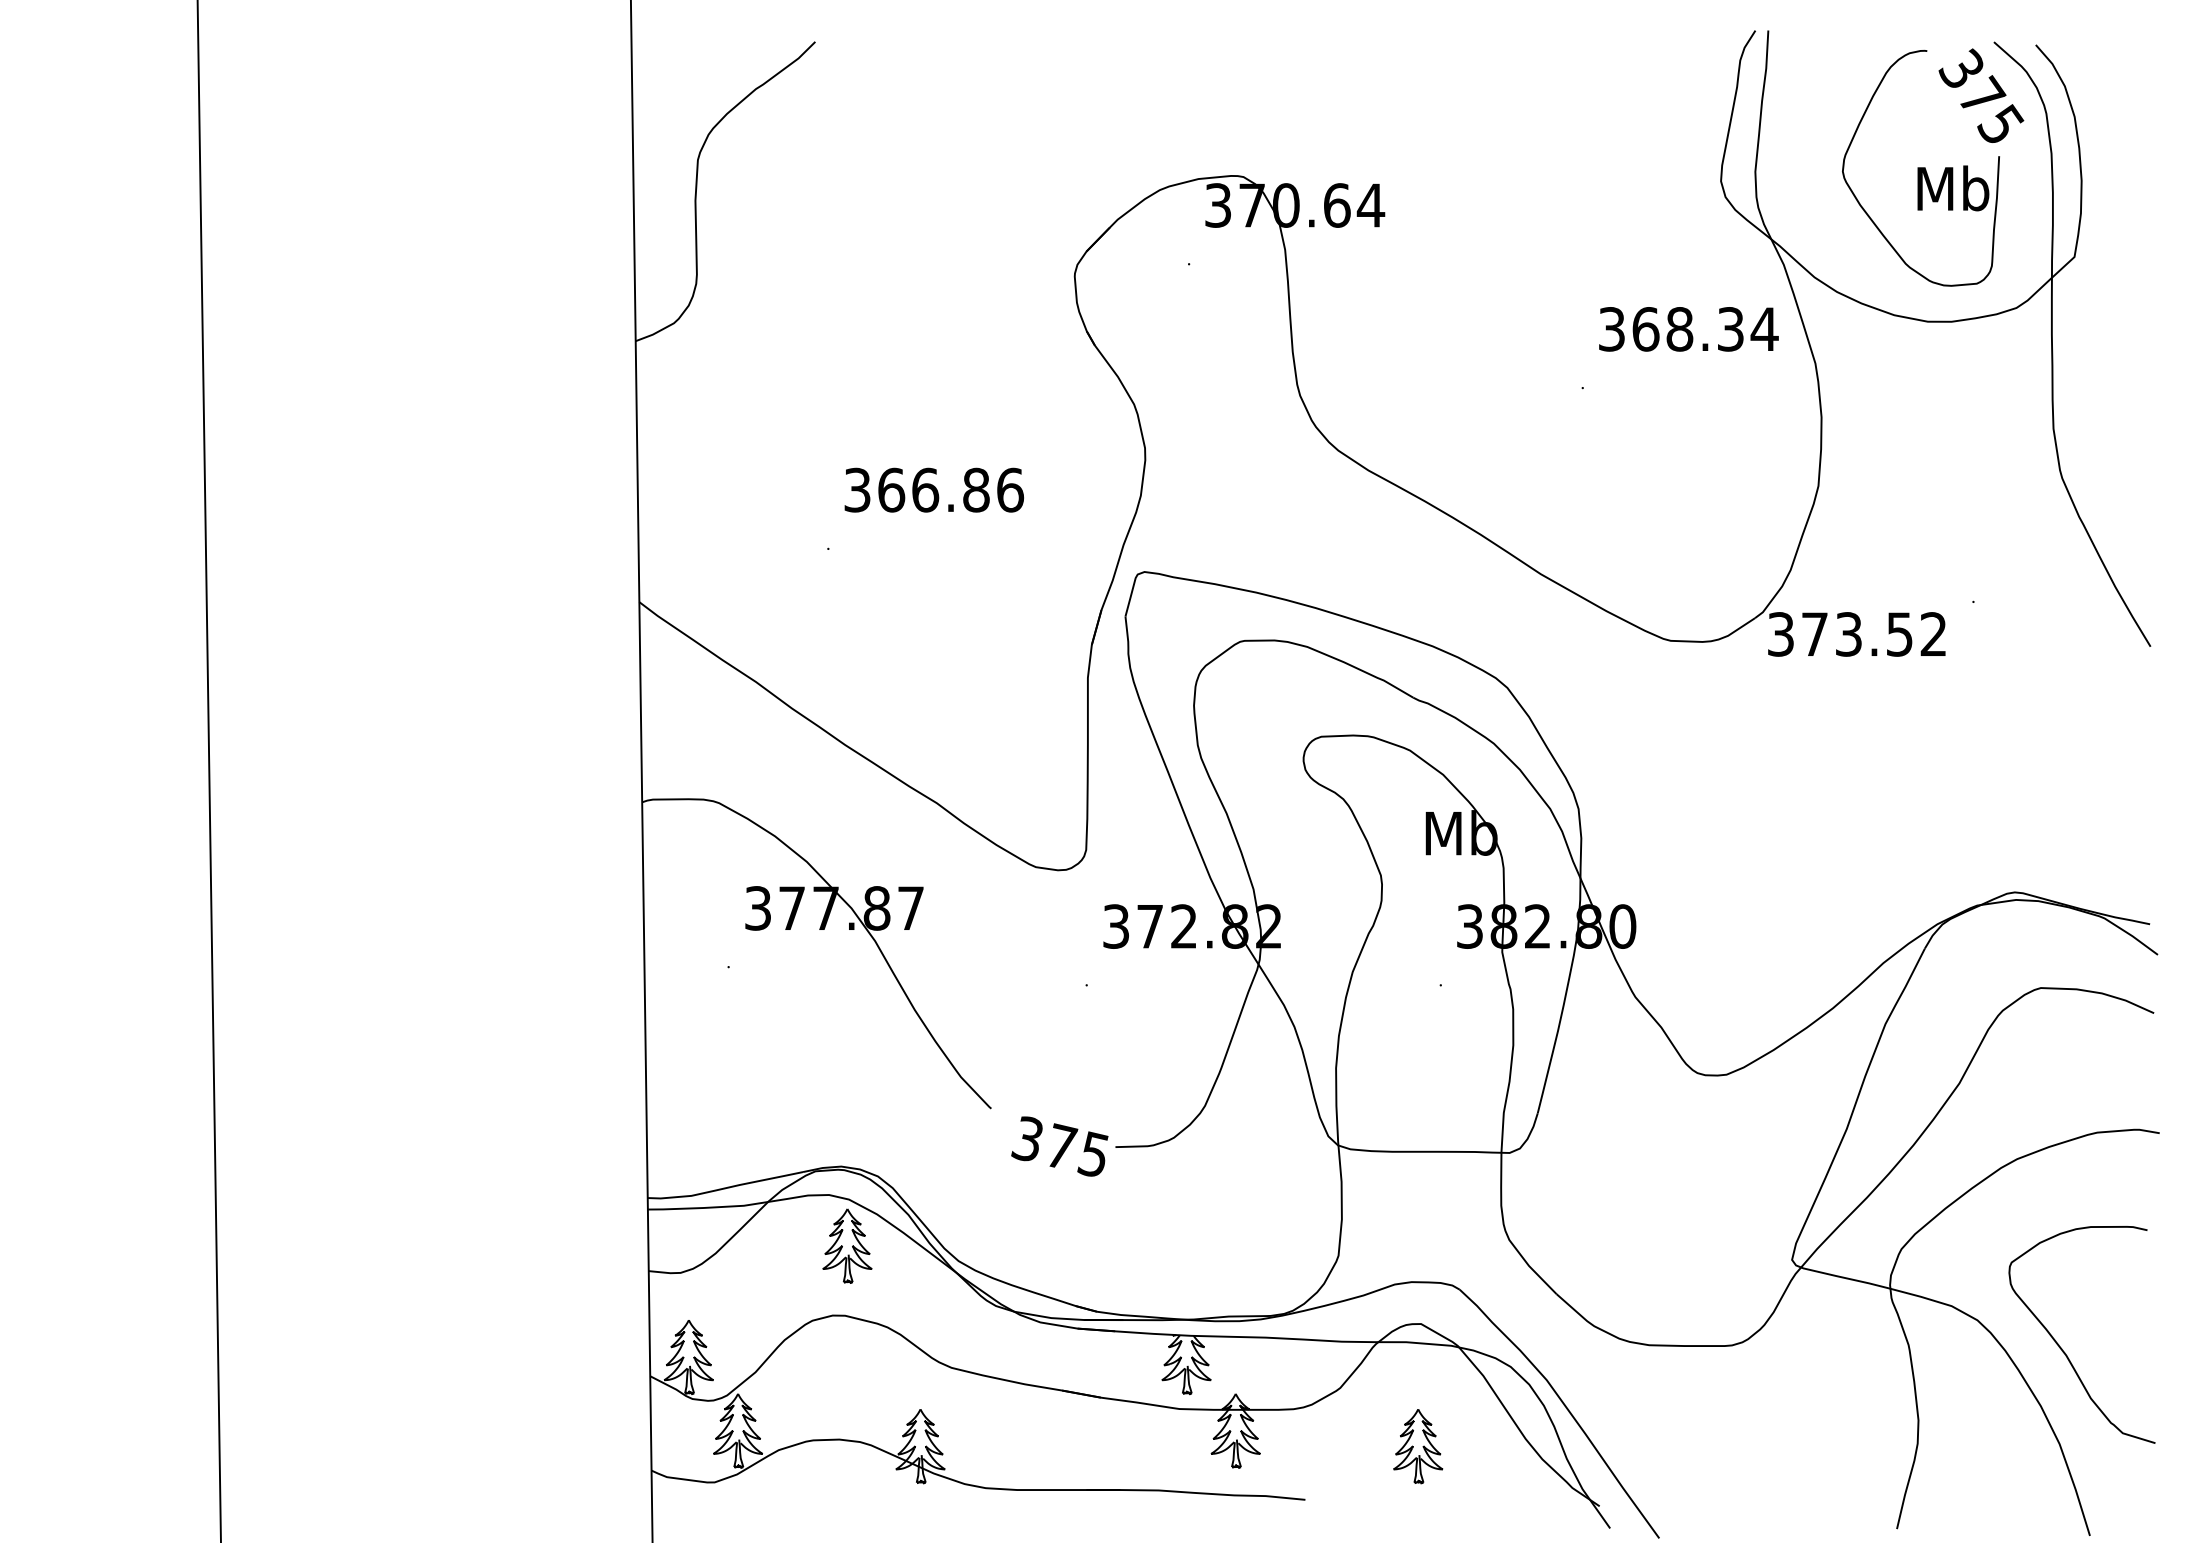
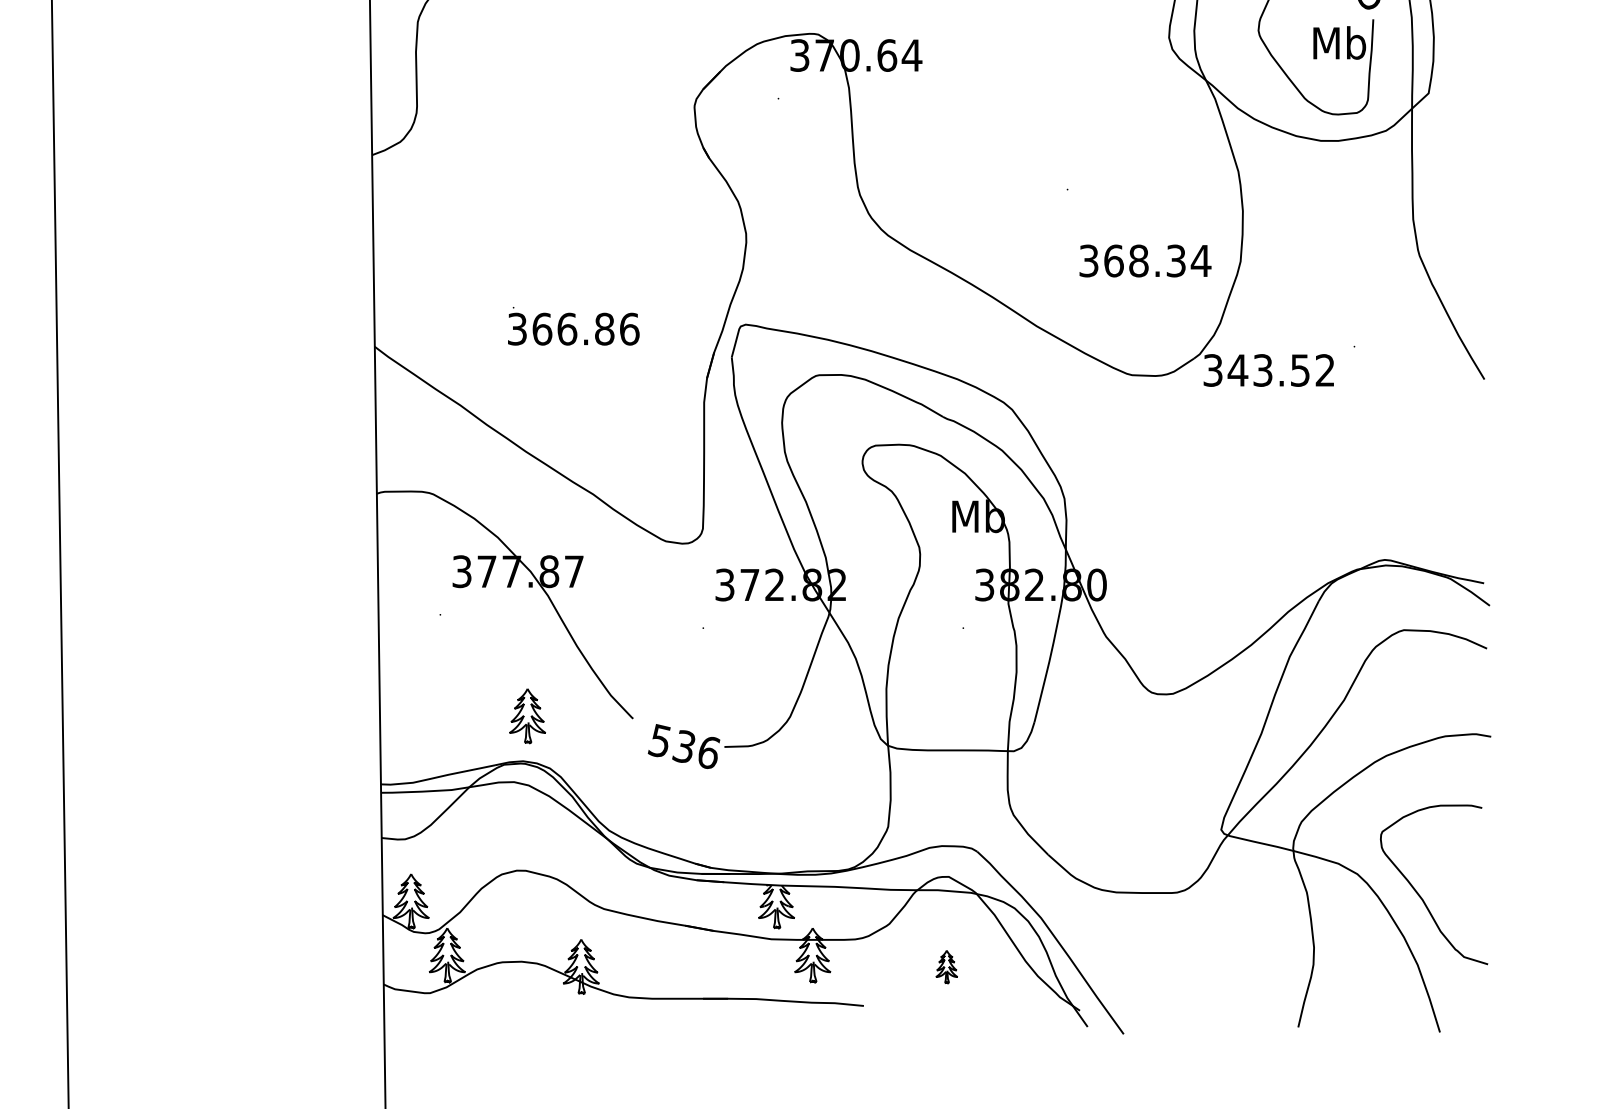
text: (1688, 329) -> (1145, 261), moved
text: (933, 489) -> (573, 328), moved
text: (1814, 633) -> (1237, 369), 373.52 -> 343.52
text: (1060, 1146) -> (684, 746), 375 -> 536
part: (847, 1245) -> (527, 715), moved
part: (1418, 1446) -> (946, 966), size x0.6

